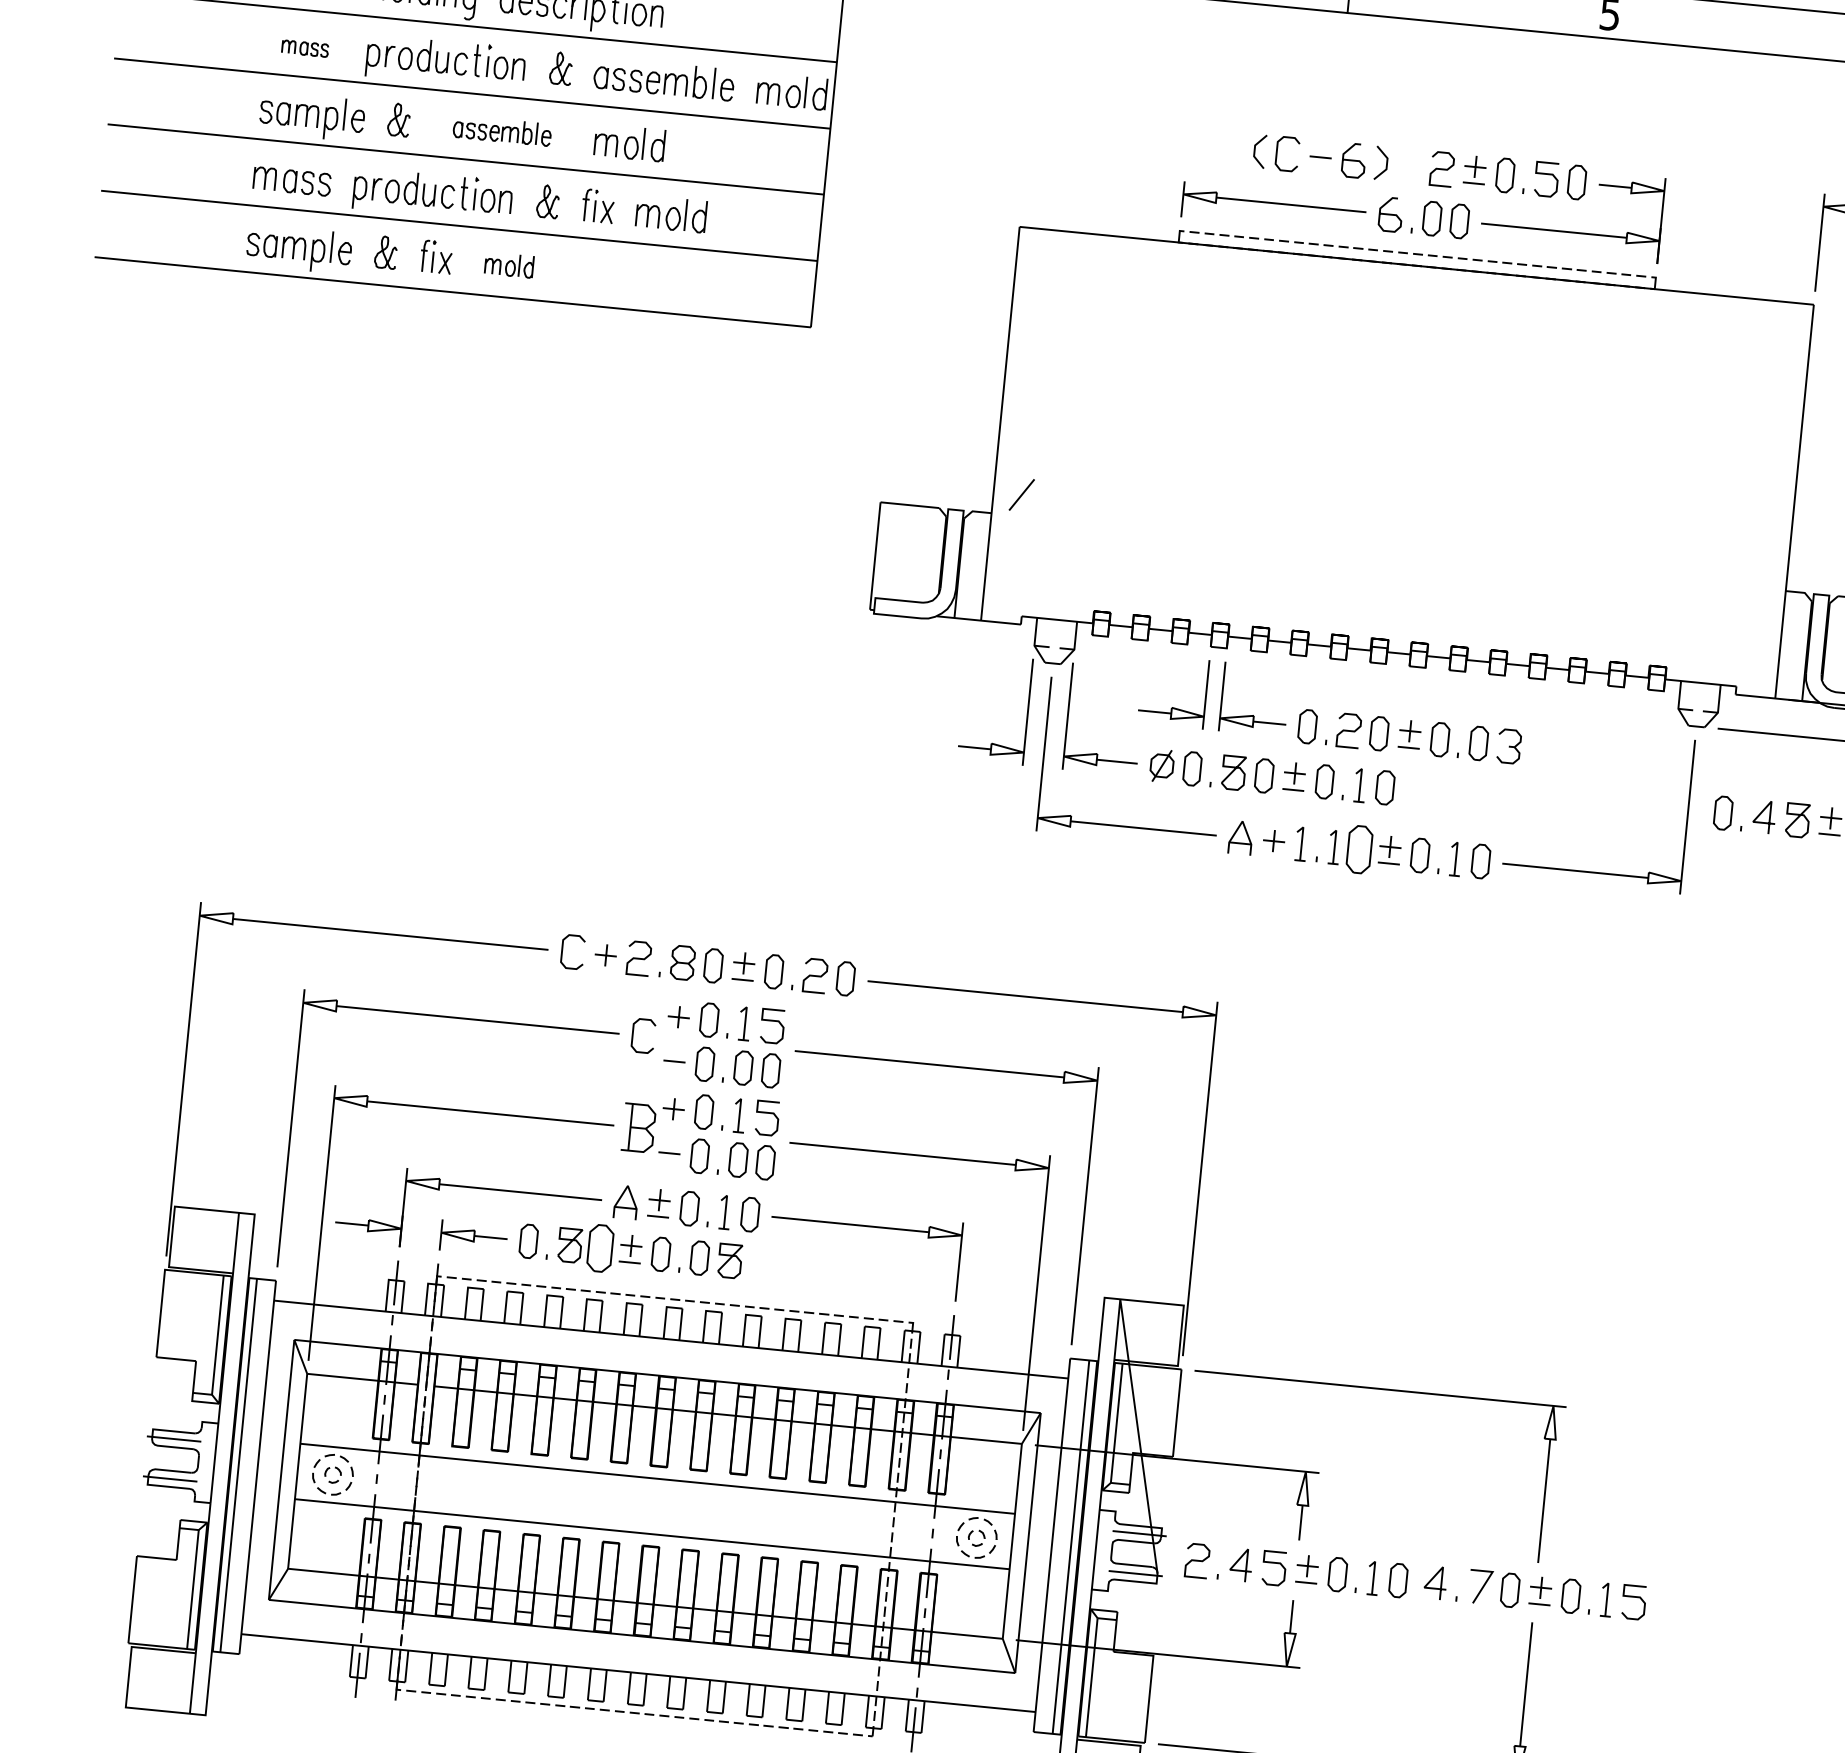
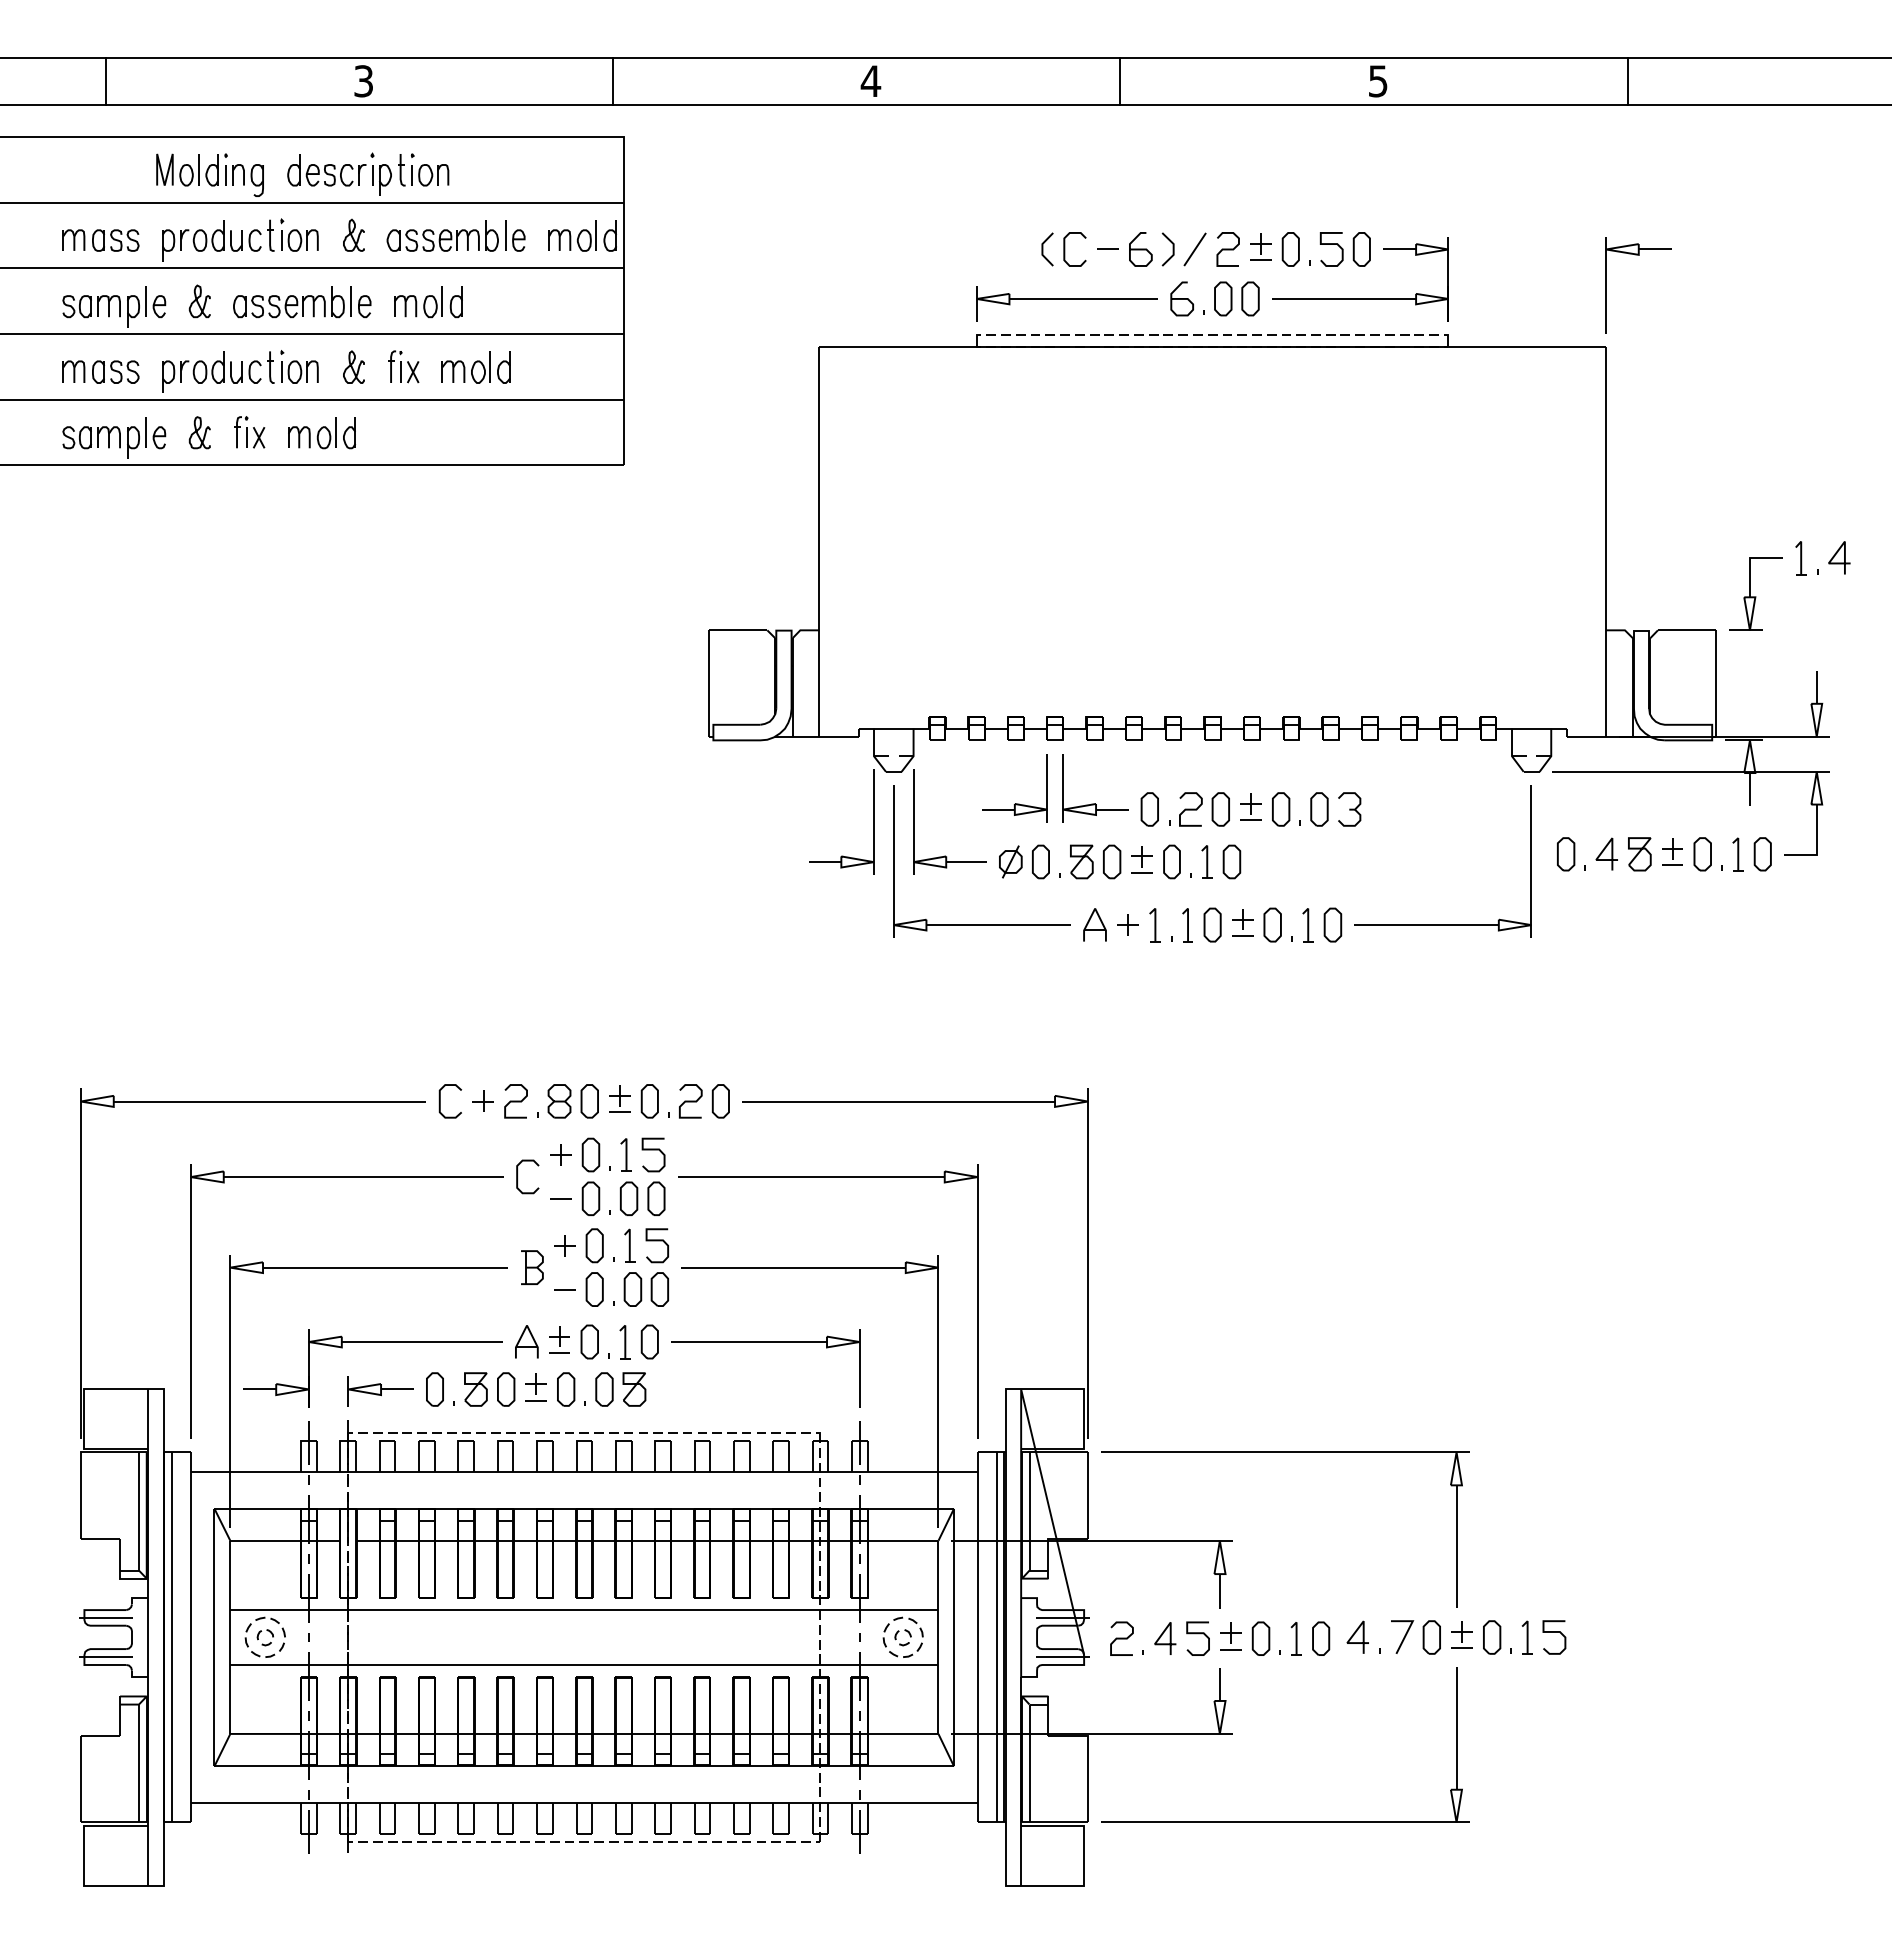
part: (304, 48) -> (100, 240), size x1.67
part: (502, 131) -> (302, 302), size x1.43
part: (508, 265) -> (321, 433), size x1.43
line: (1021, 494) -> (1194, 249), moved
part: (1359, 849) -> (1212, 924), size x0.71
part: (639, 1127) -> (532, 1267), size x0.71
part: (600, 1248) -> (506, 1389), size x0.71

